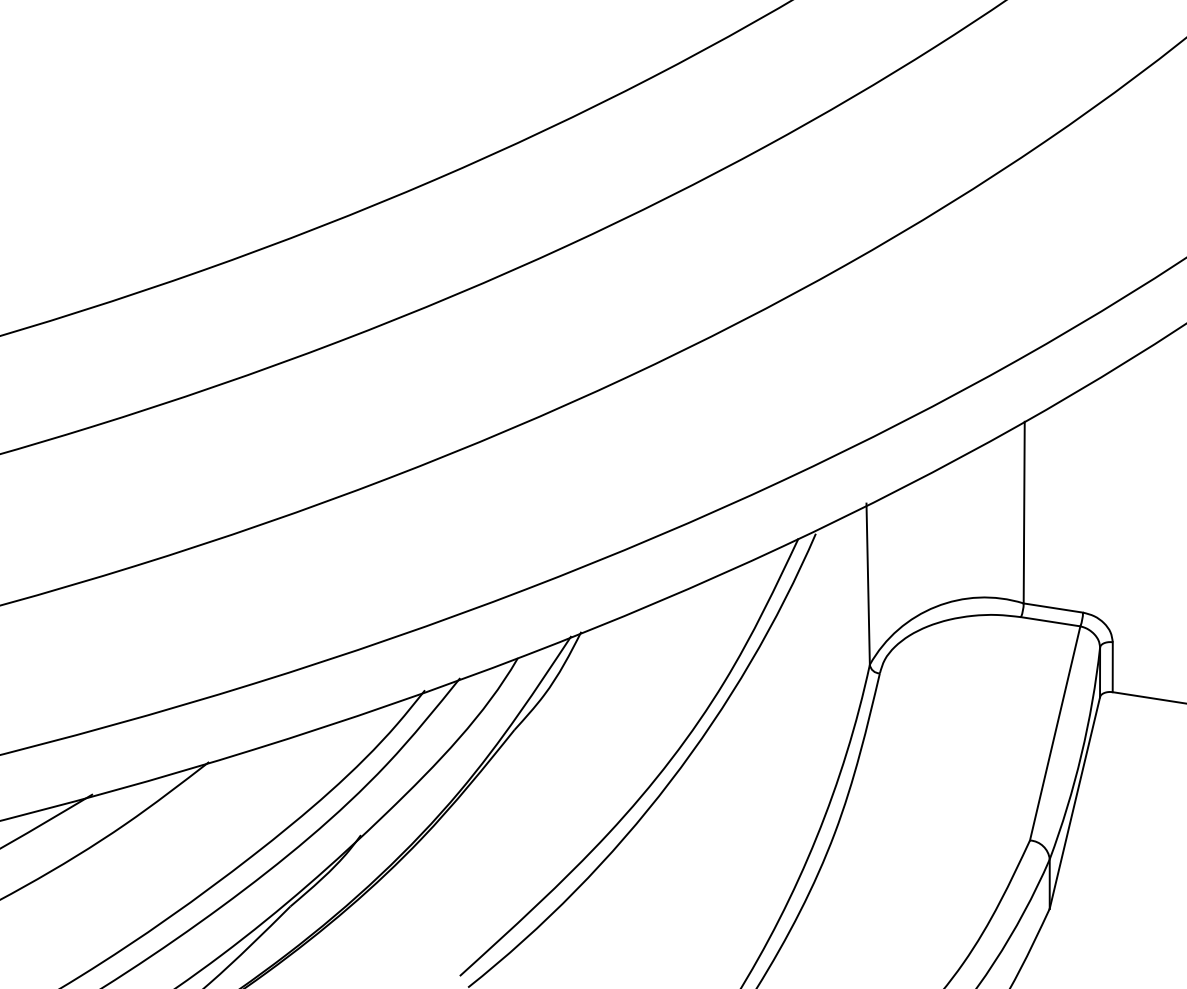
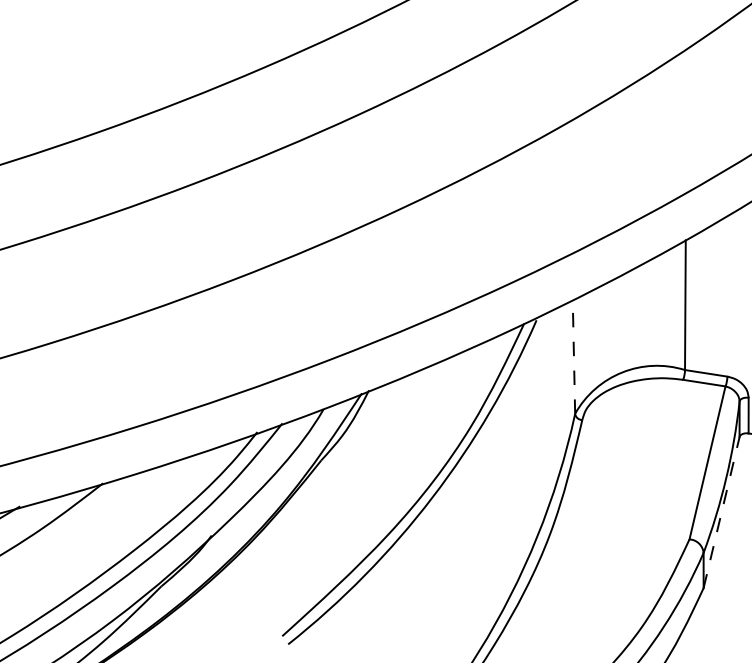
line: (868, 584) -> (574, 356), solid -> dashed
line: (1074, 803) -> (721, 512), solid -> dashed

